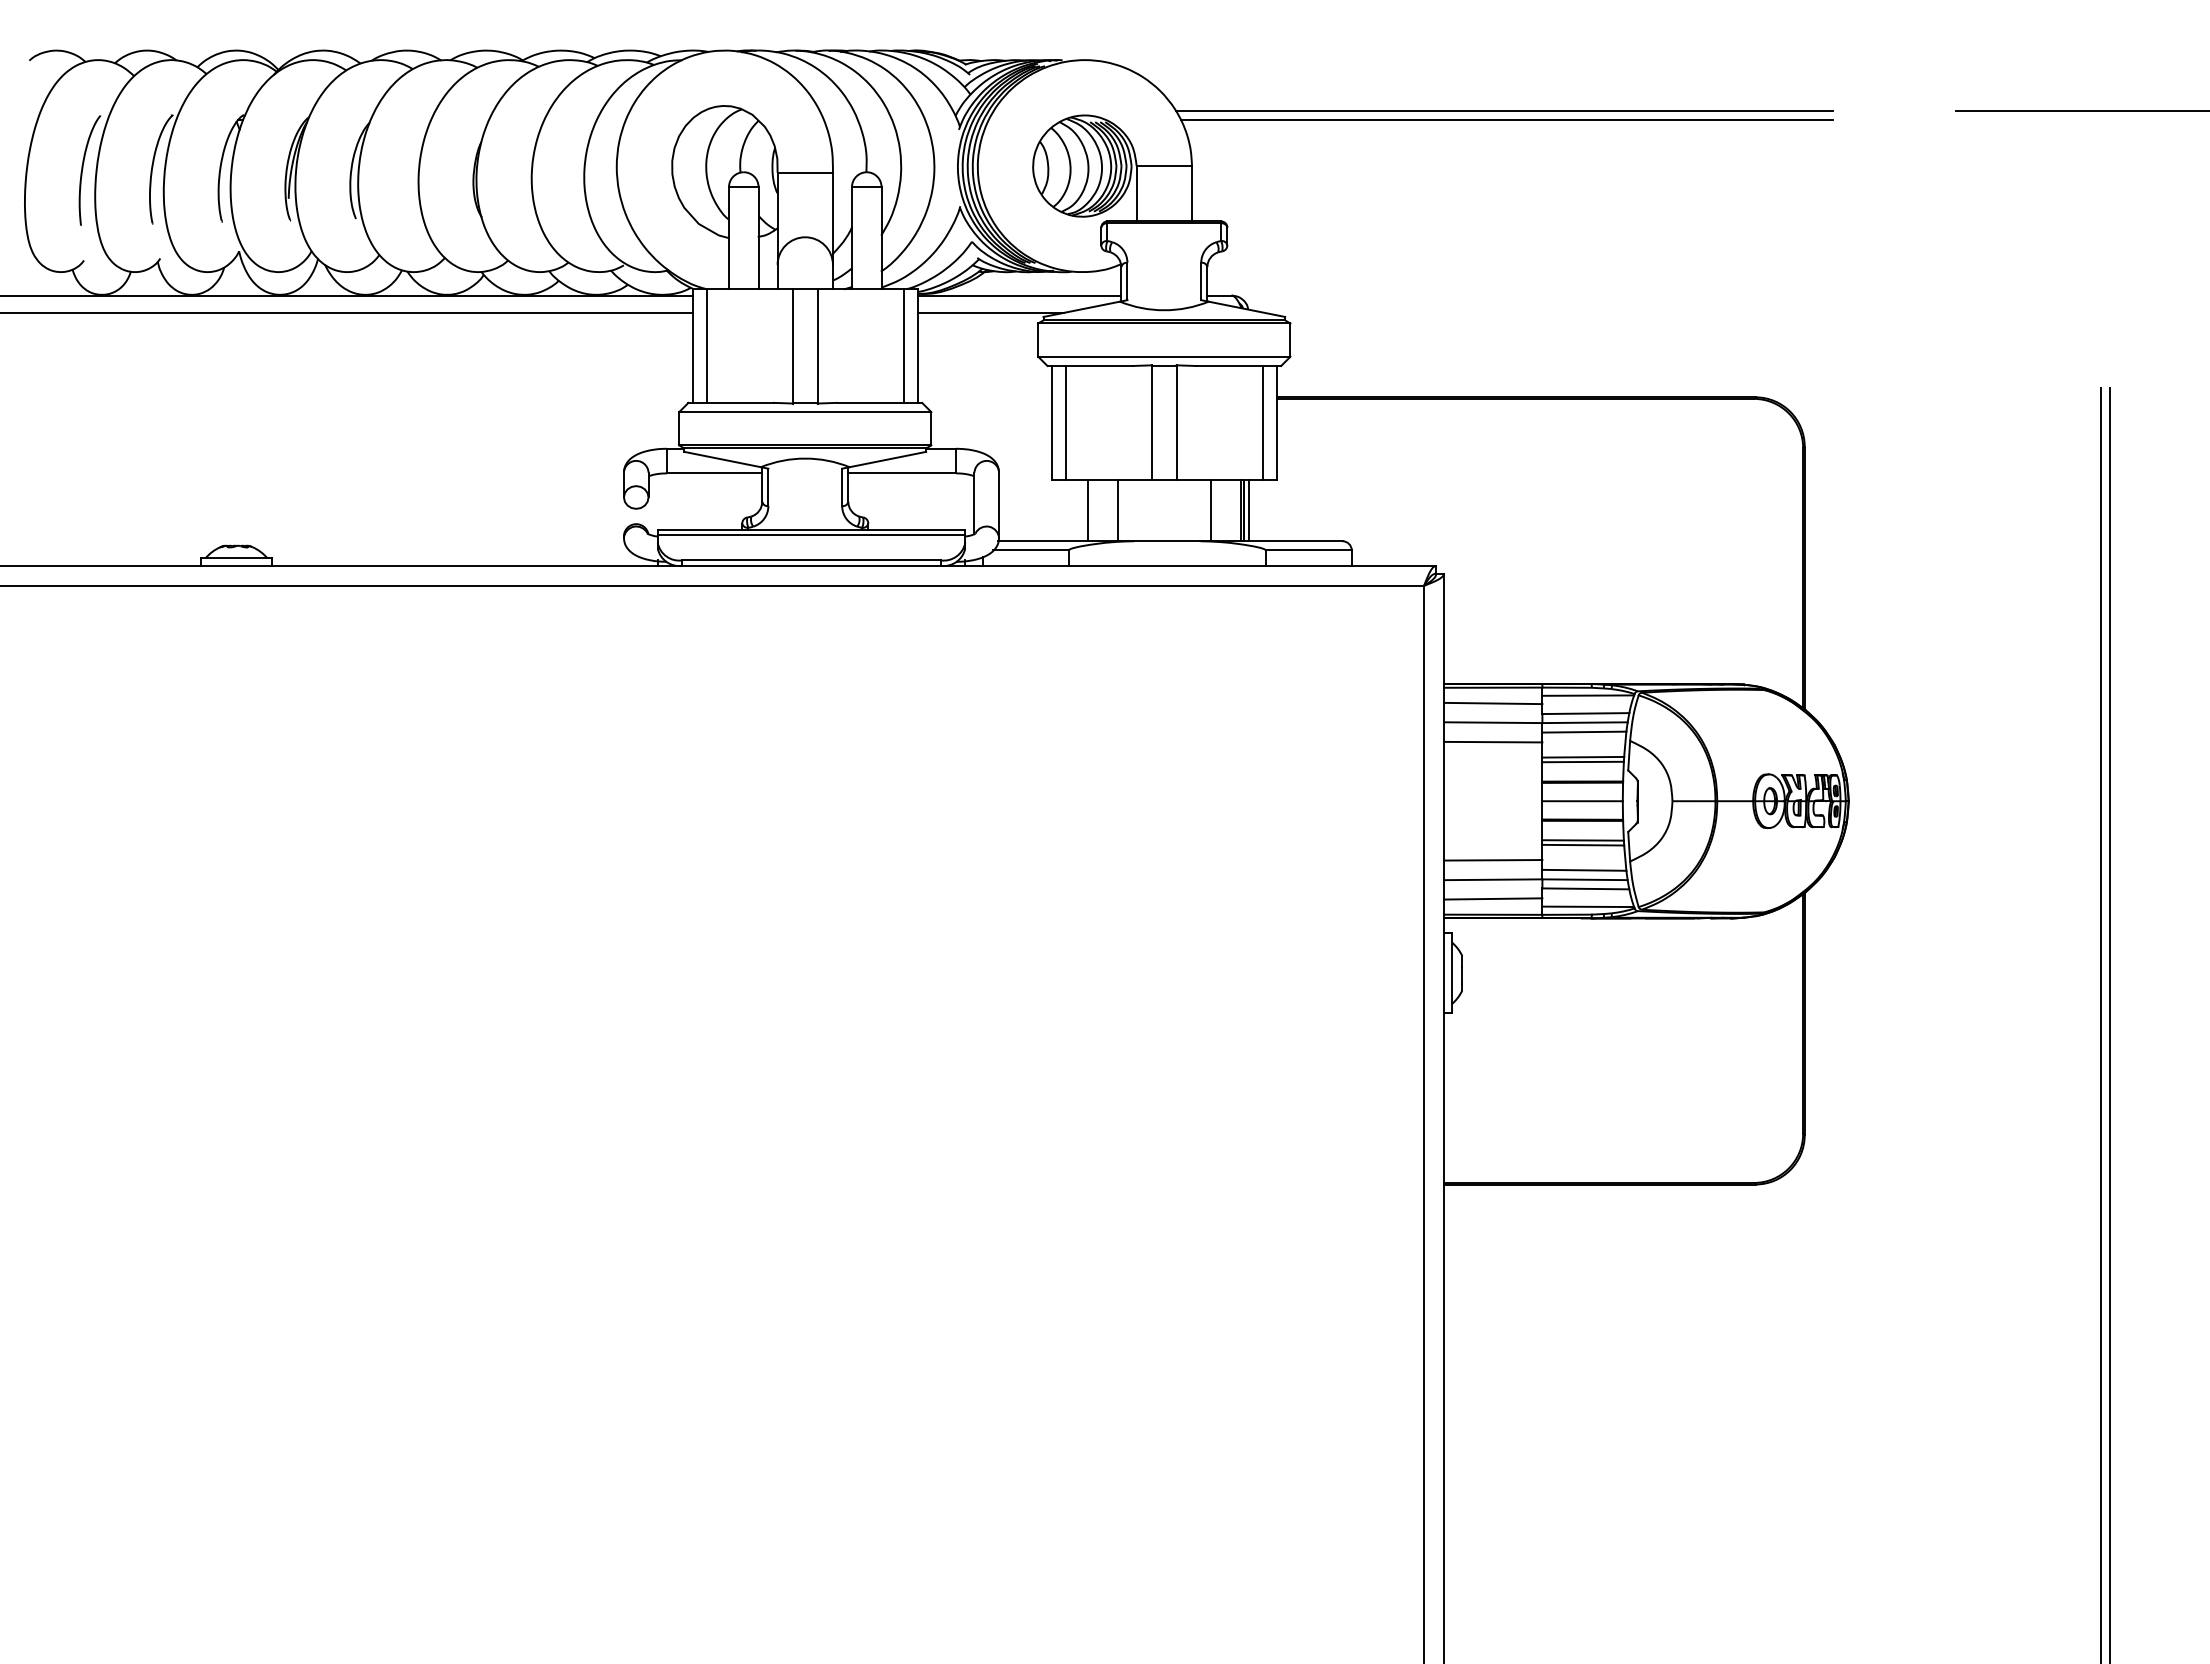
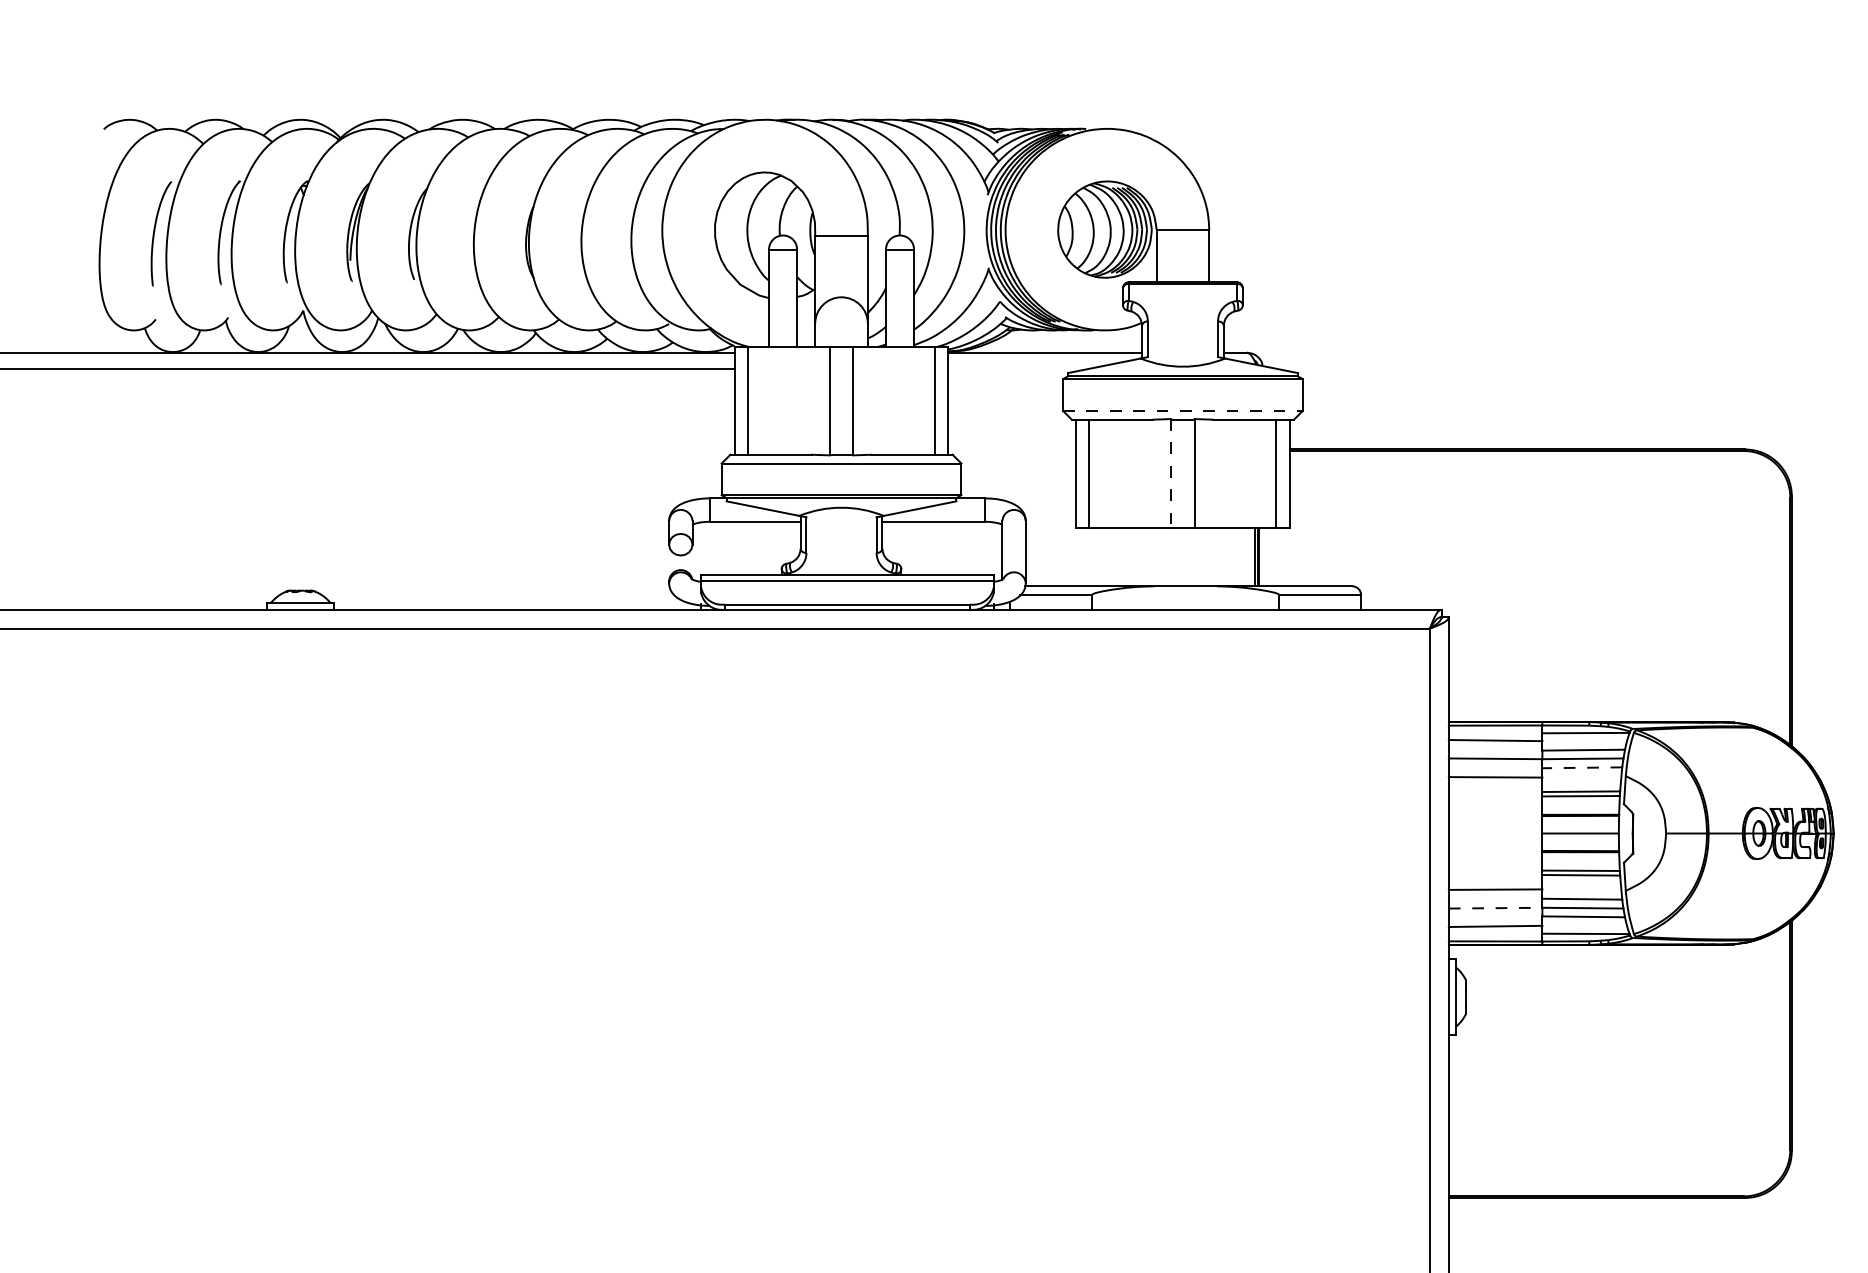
line: (1504, 111) -> (1506, 177), removed
line: (1506, 120) -> (1508, 186), removed
line: (990, 312) -> (1017, 368), removed
line: (1164, 356) -> (1183, 410), solid -> dashed
line: (1152, 423) -> (1171, 474), solid -> dashed
line: (1088, 510) -> (1110, 557), removed
line: (1117, 510) -> (1138, 557), removed
line: (1211, 510) -> (1227, 557), removed
line: (1248, 510) -> (1262, 557), removed
line: (1584, 732) -> (1582, 768), solid -> dashed
line: (1493, 879) -> (1495, 907), solid -> dashed

